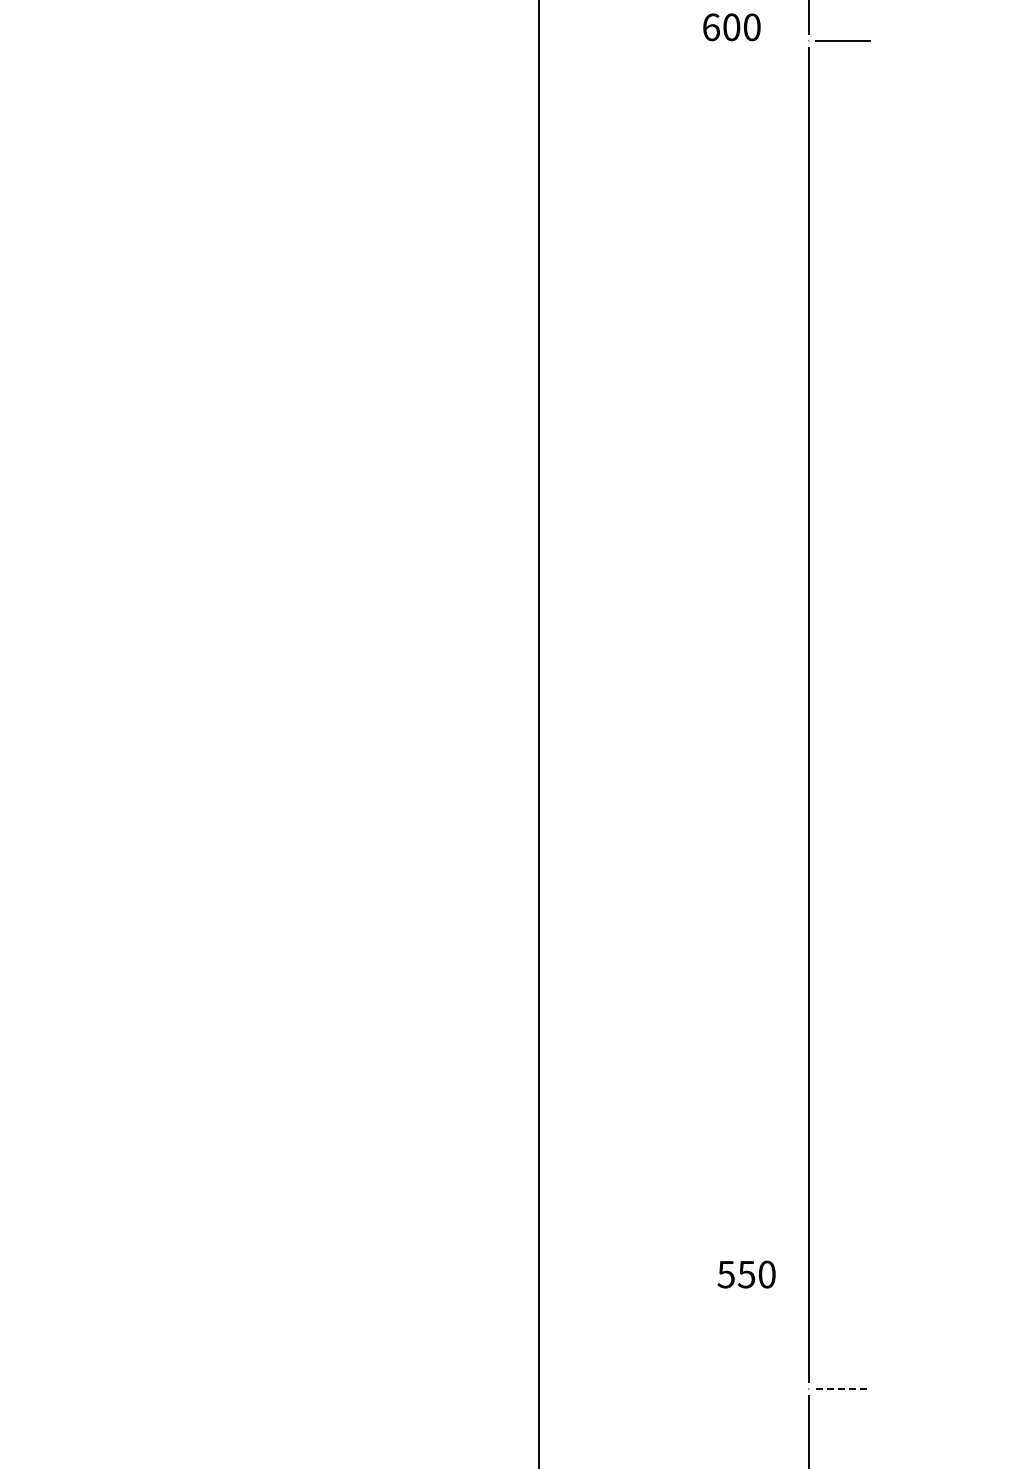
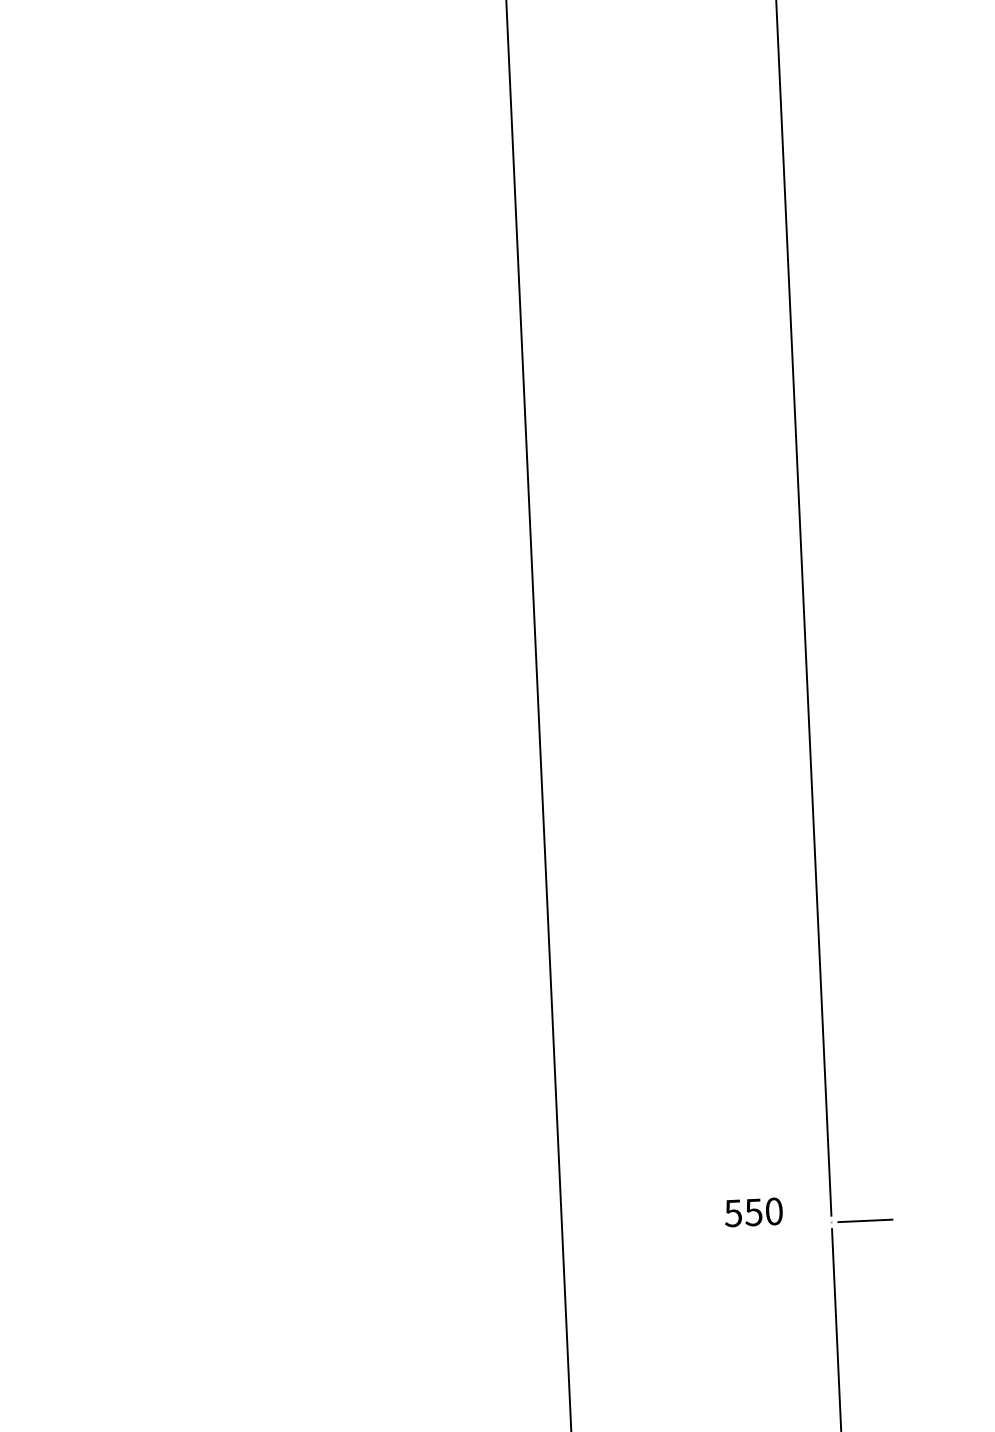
text: (746, 1274) -> (753, 1212), moved
line: (842, 1389) -> (865, 1221), dashed -> solid

